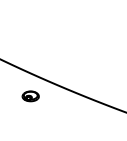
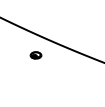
part: (30, 95) -> (35, 54), size x0.71

